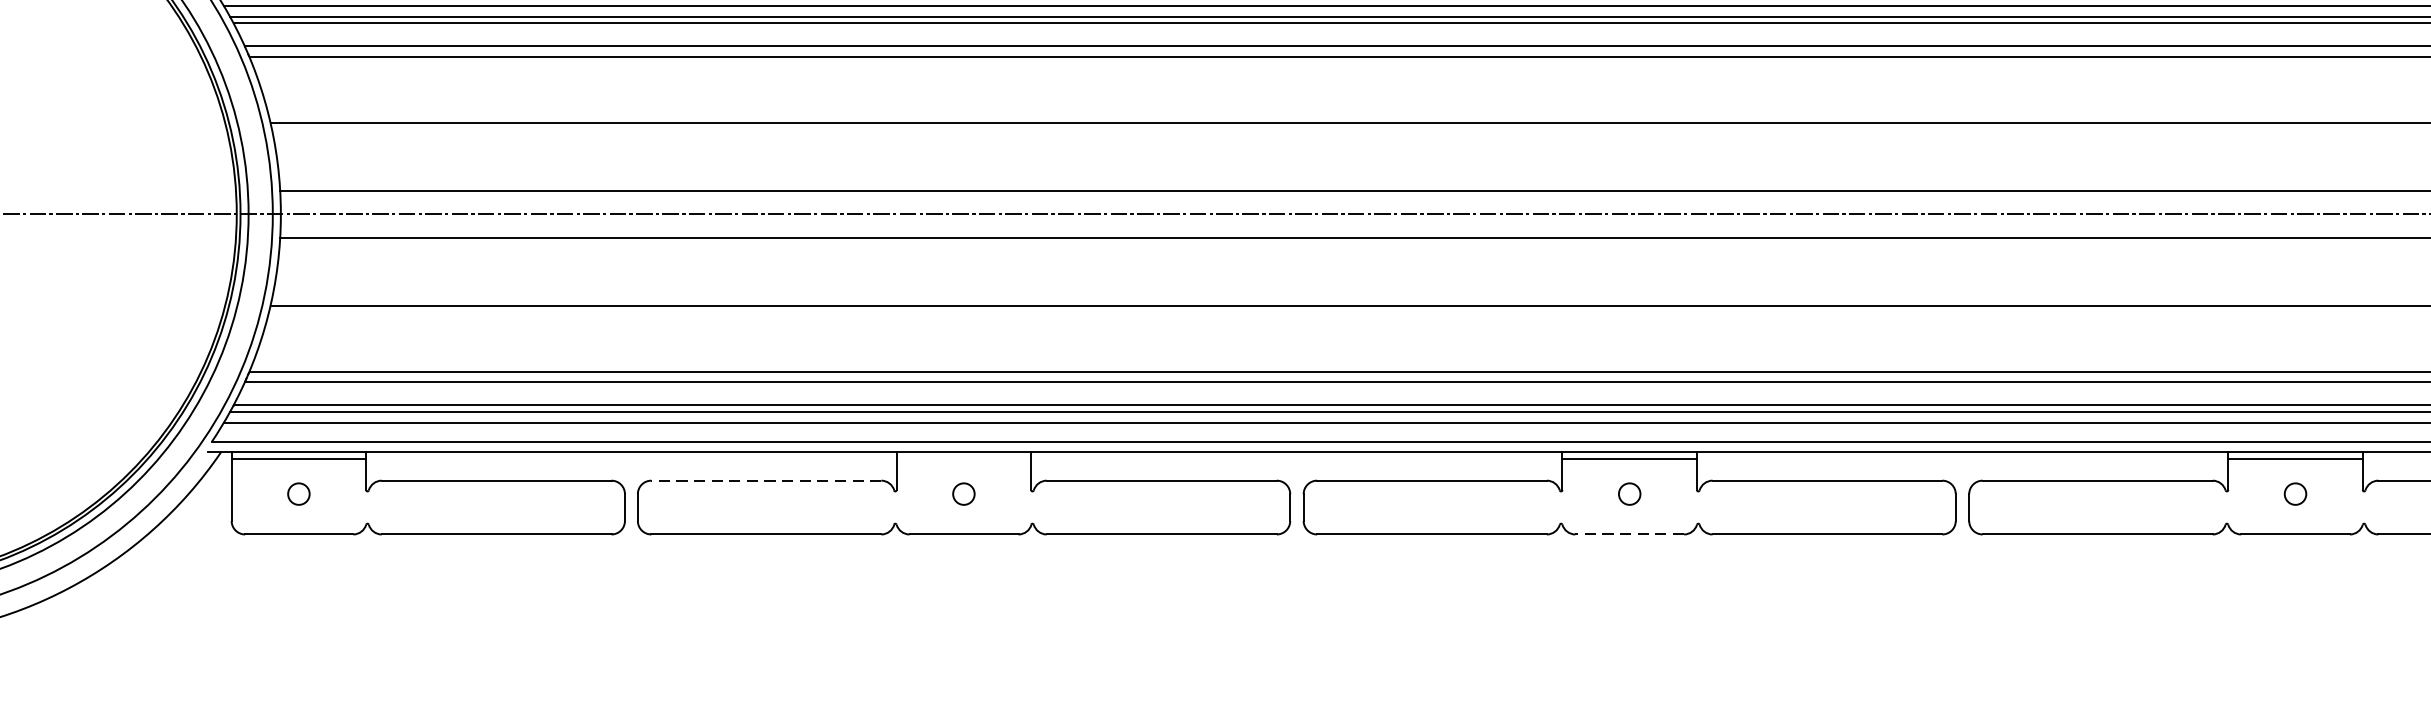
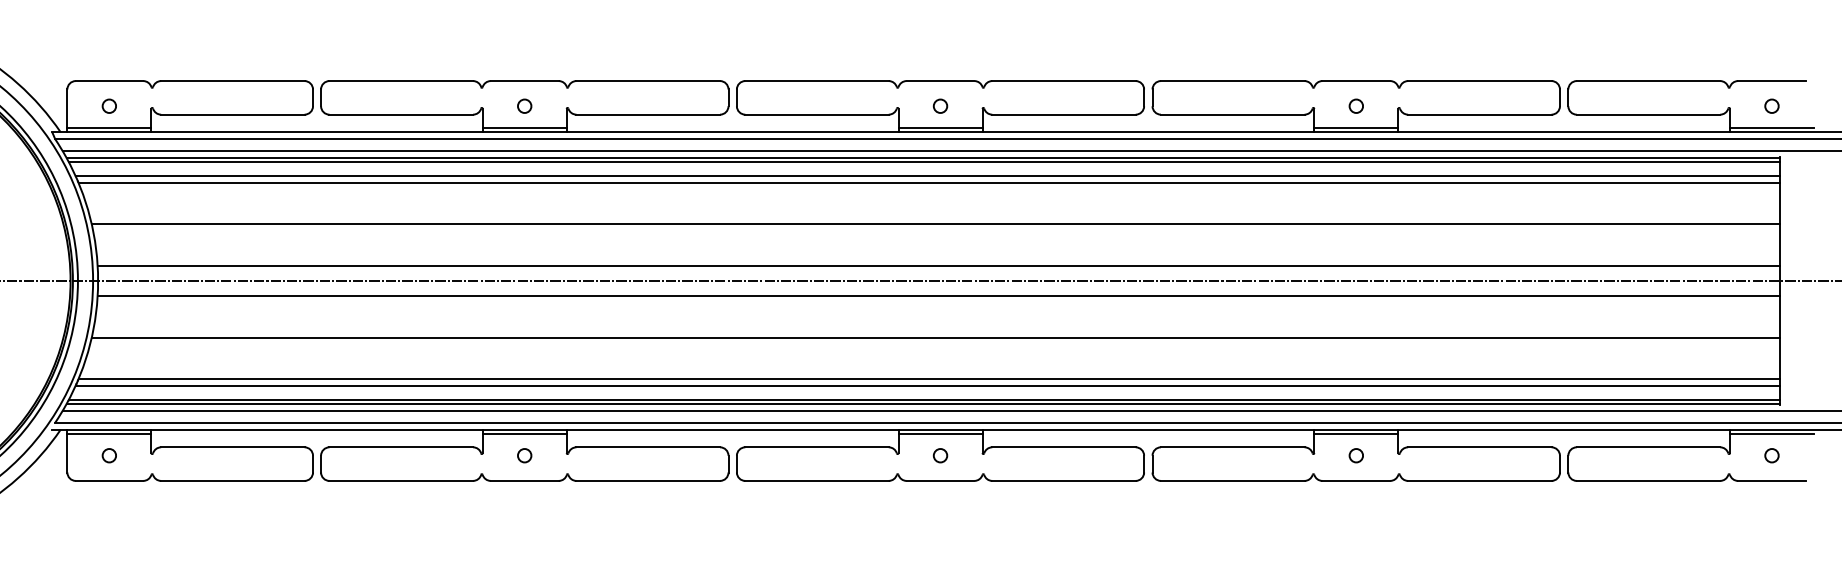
line: (963, 458) -> (524, 433), added
line: (766, 480) -> (401, 447), dashed -> solid
line: (1629, 533) -> (940, 480), dashed -> solid

